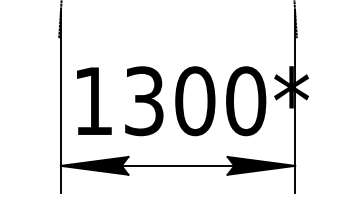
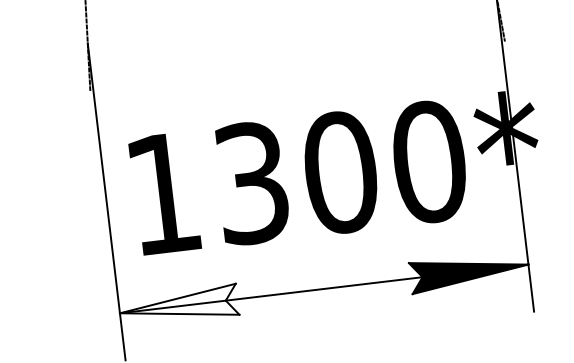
fill: (94, 165) -> (178, 305), removed

